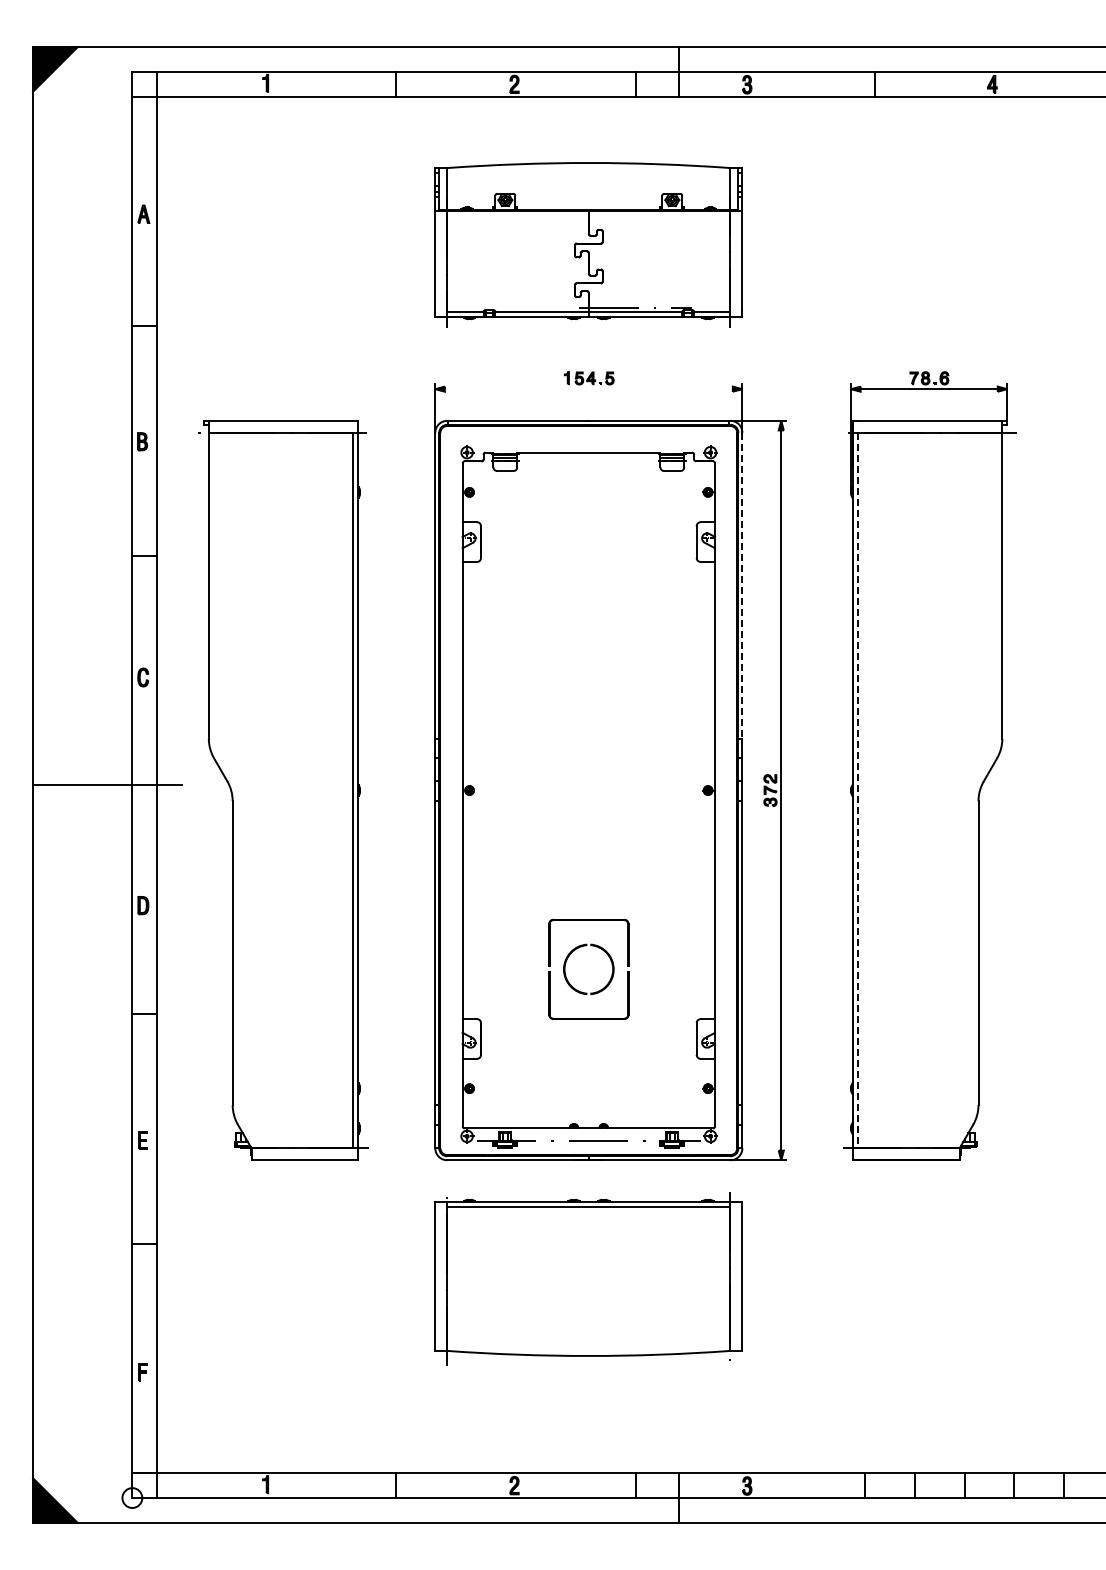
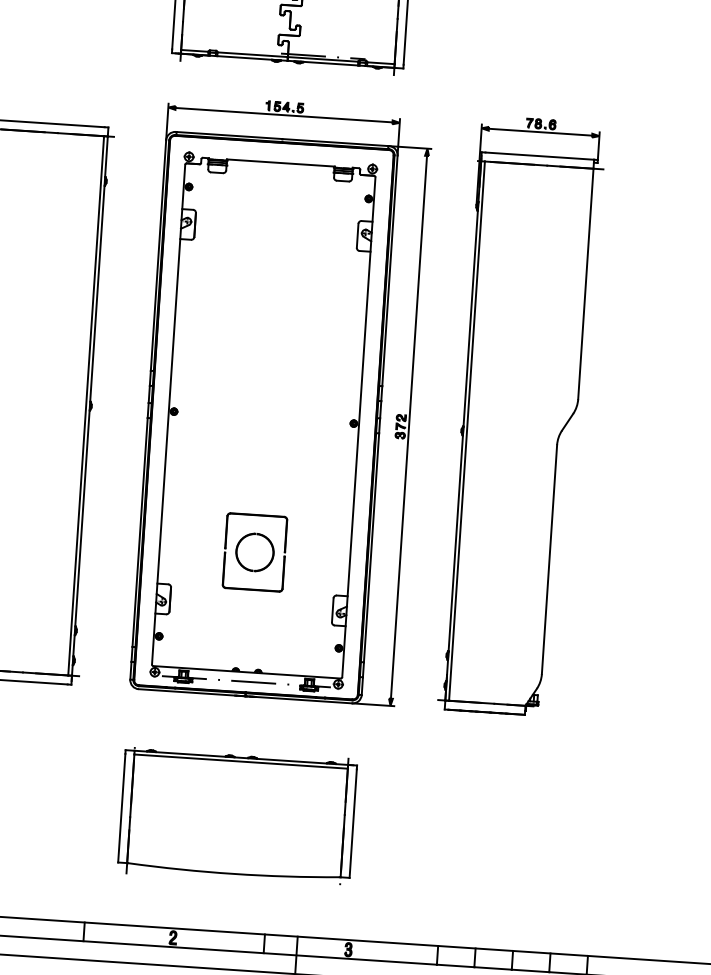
line: (588, 389) -> (283, 115), added
line: (742, 585) -> (390, 270), dashed -> solid
line: (858, 790) -> (467, 431), dashed -> solid
part: (588, 1278) -> (237, 815), moved

